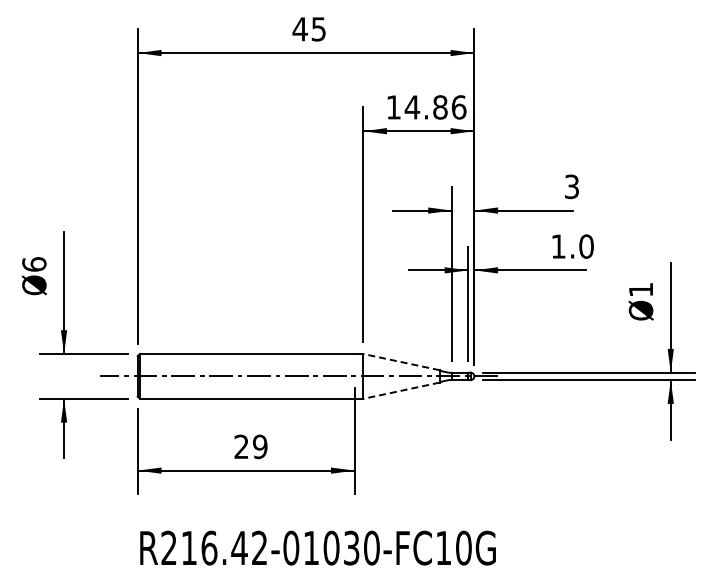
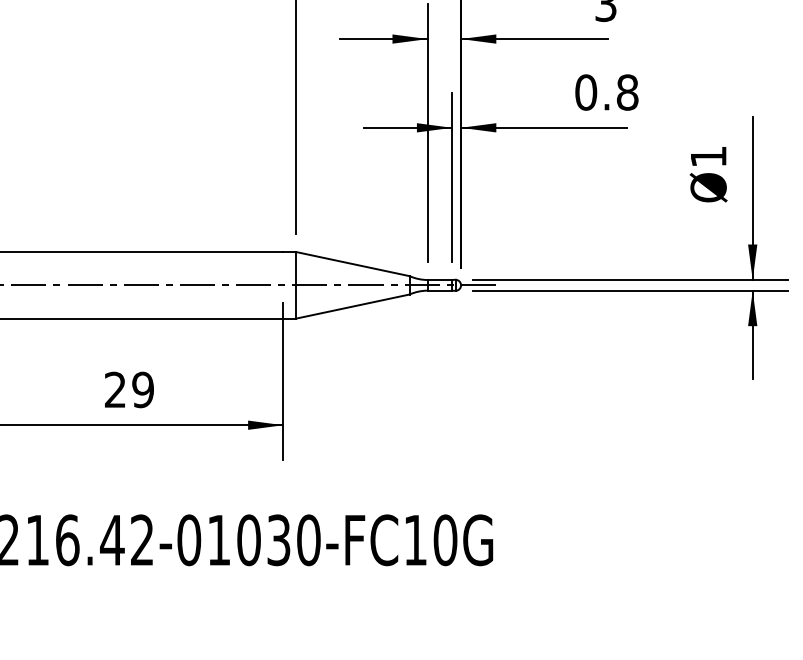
text: (572, 246) -> (606, 92), 1.0 -> 0.8
line: (401, 362) -> (352, 264), dashed -> solid
line: (401, 390) -> (352, 306), dashed -> solid

